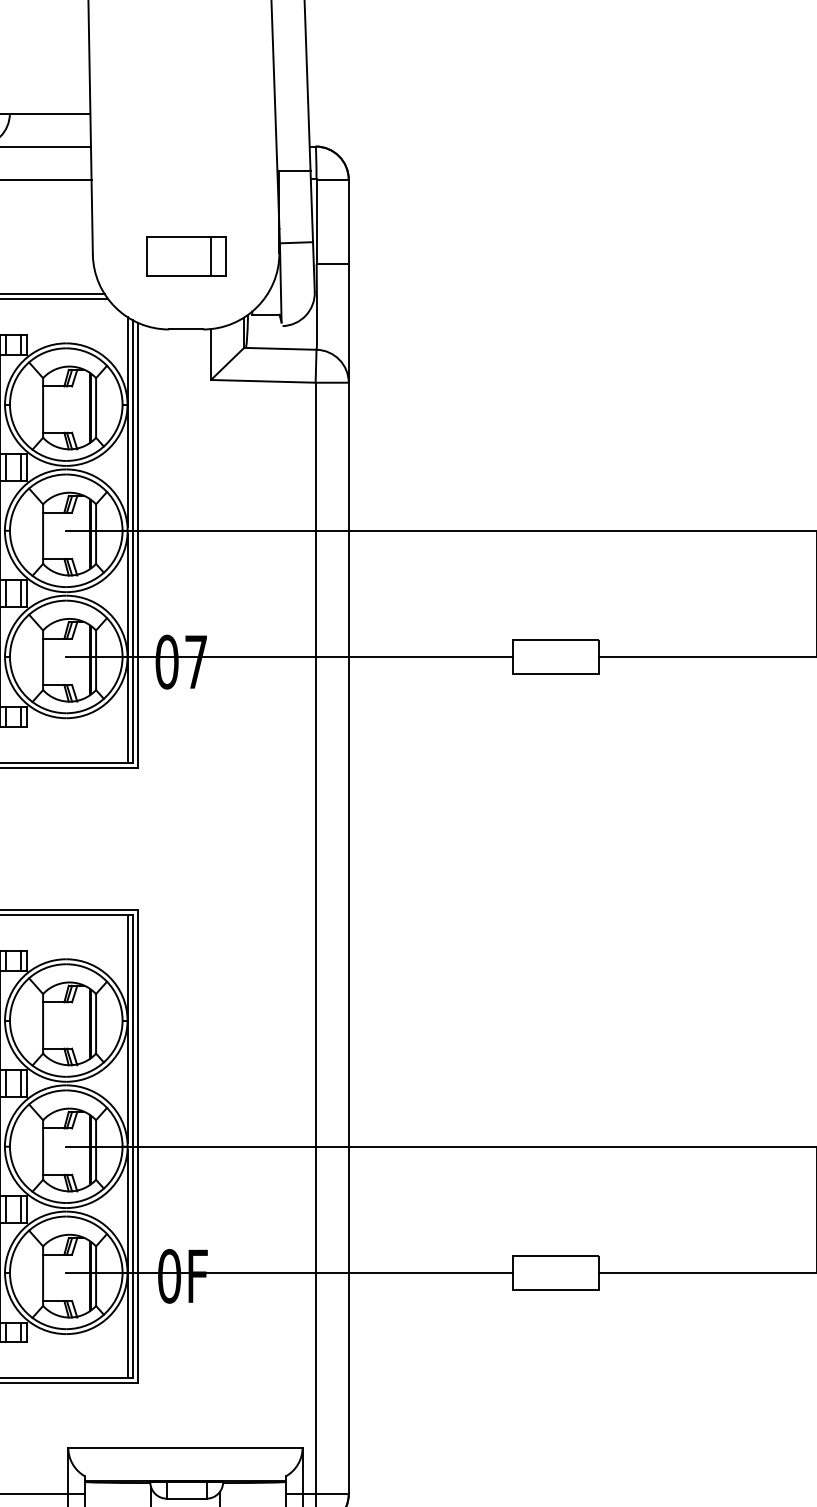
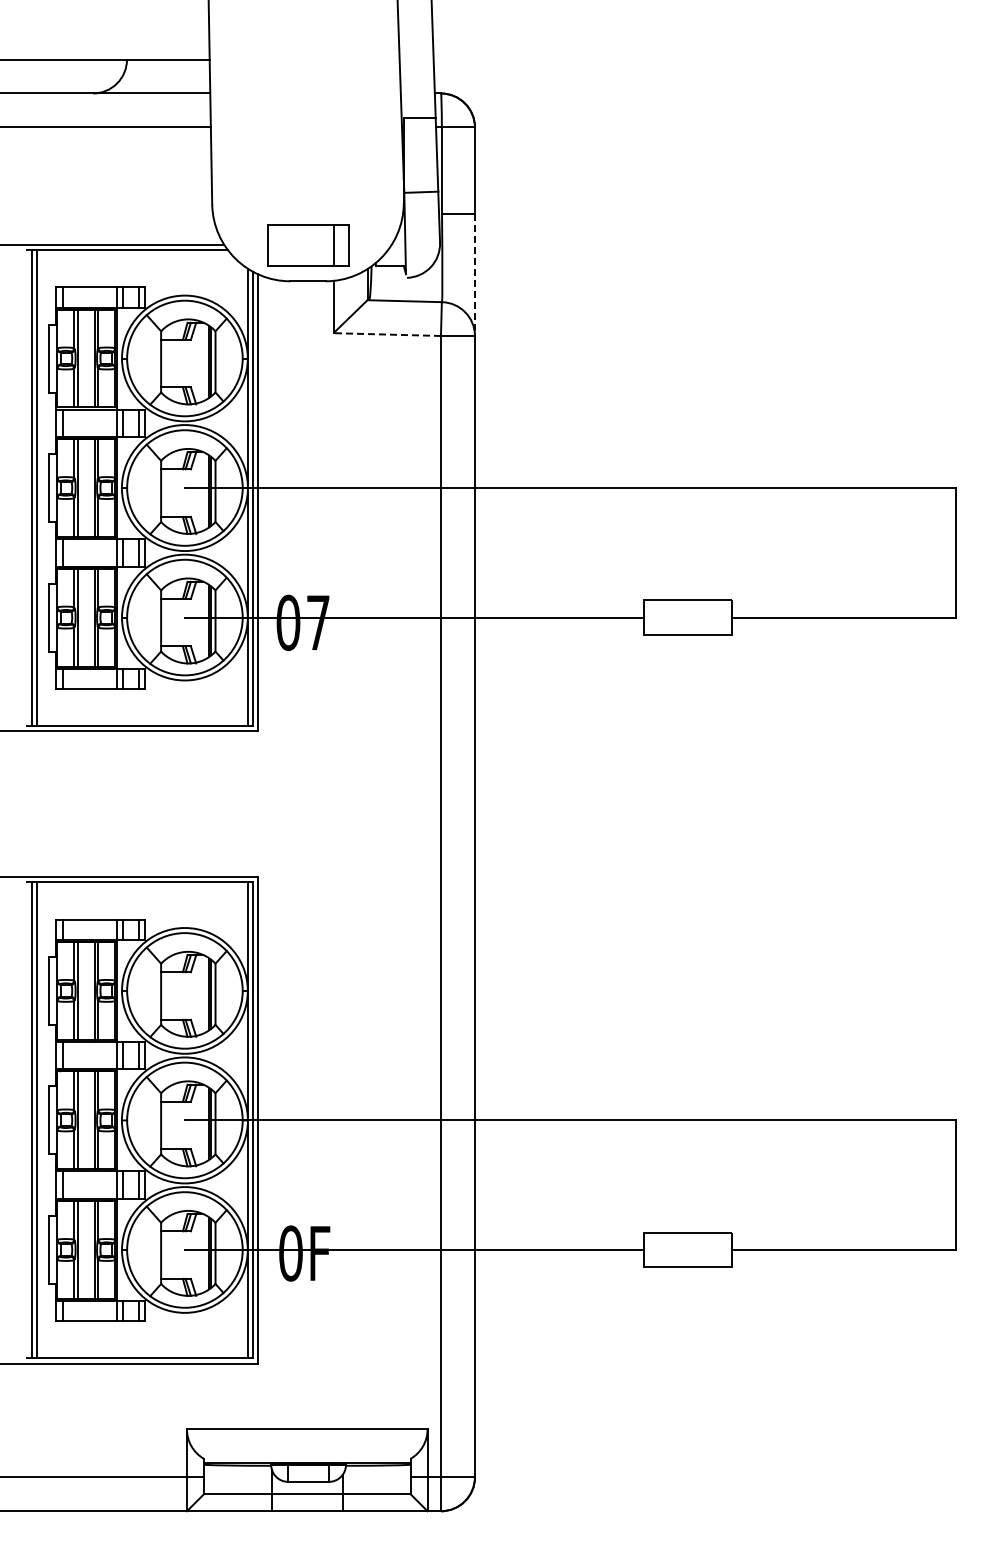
part: (186, 256) -> (308, 245), moved
line: (348, 323) -> (474, 275), solid -> dashed
line: (263, 381) -> (387, 334), solid -> dashed

